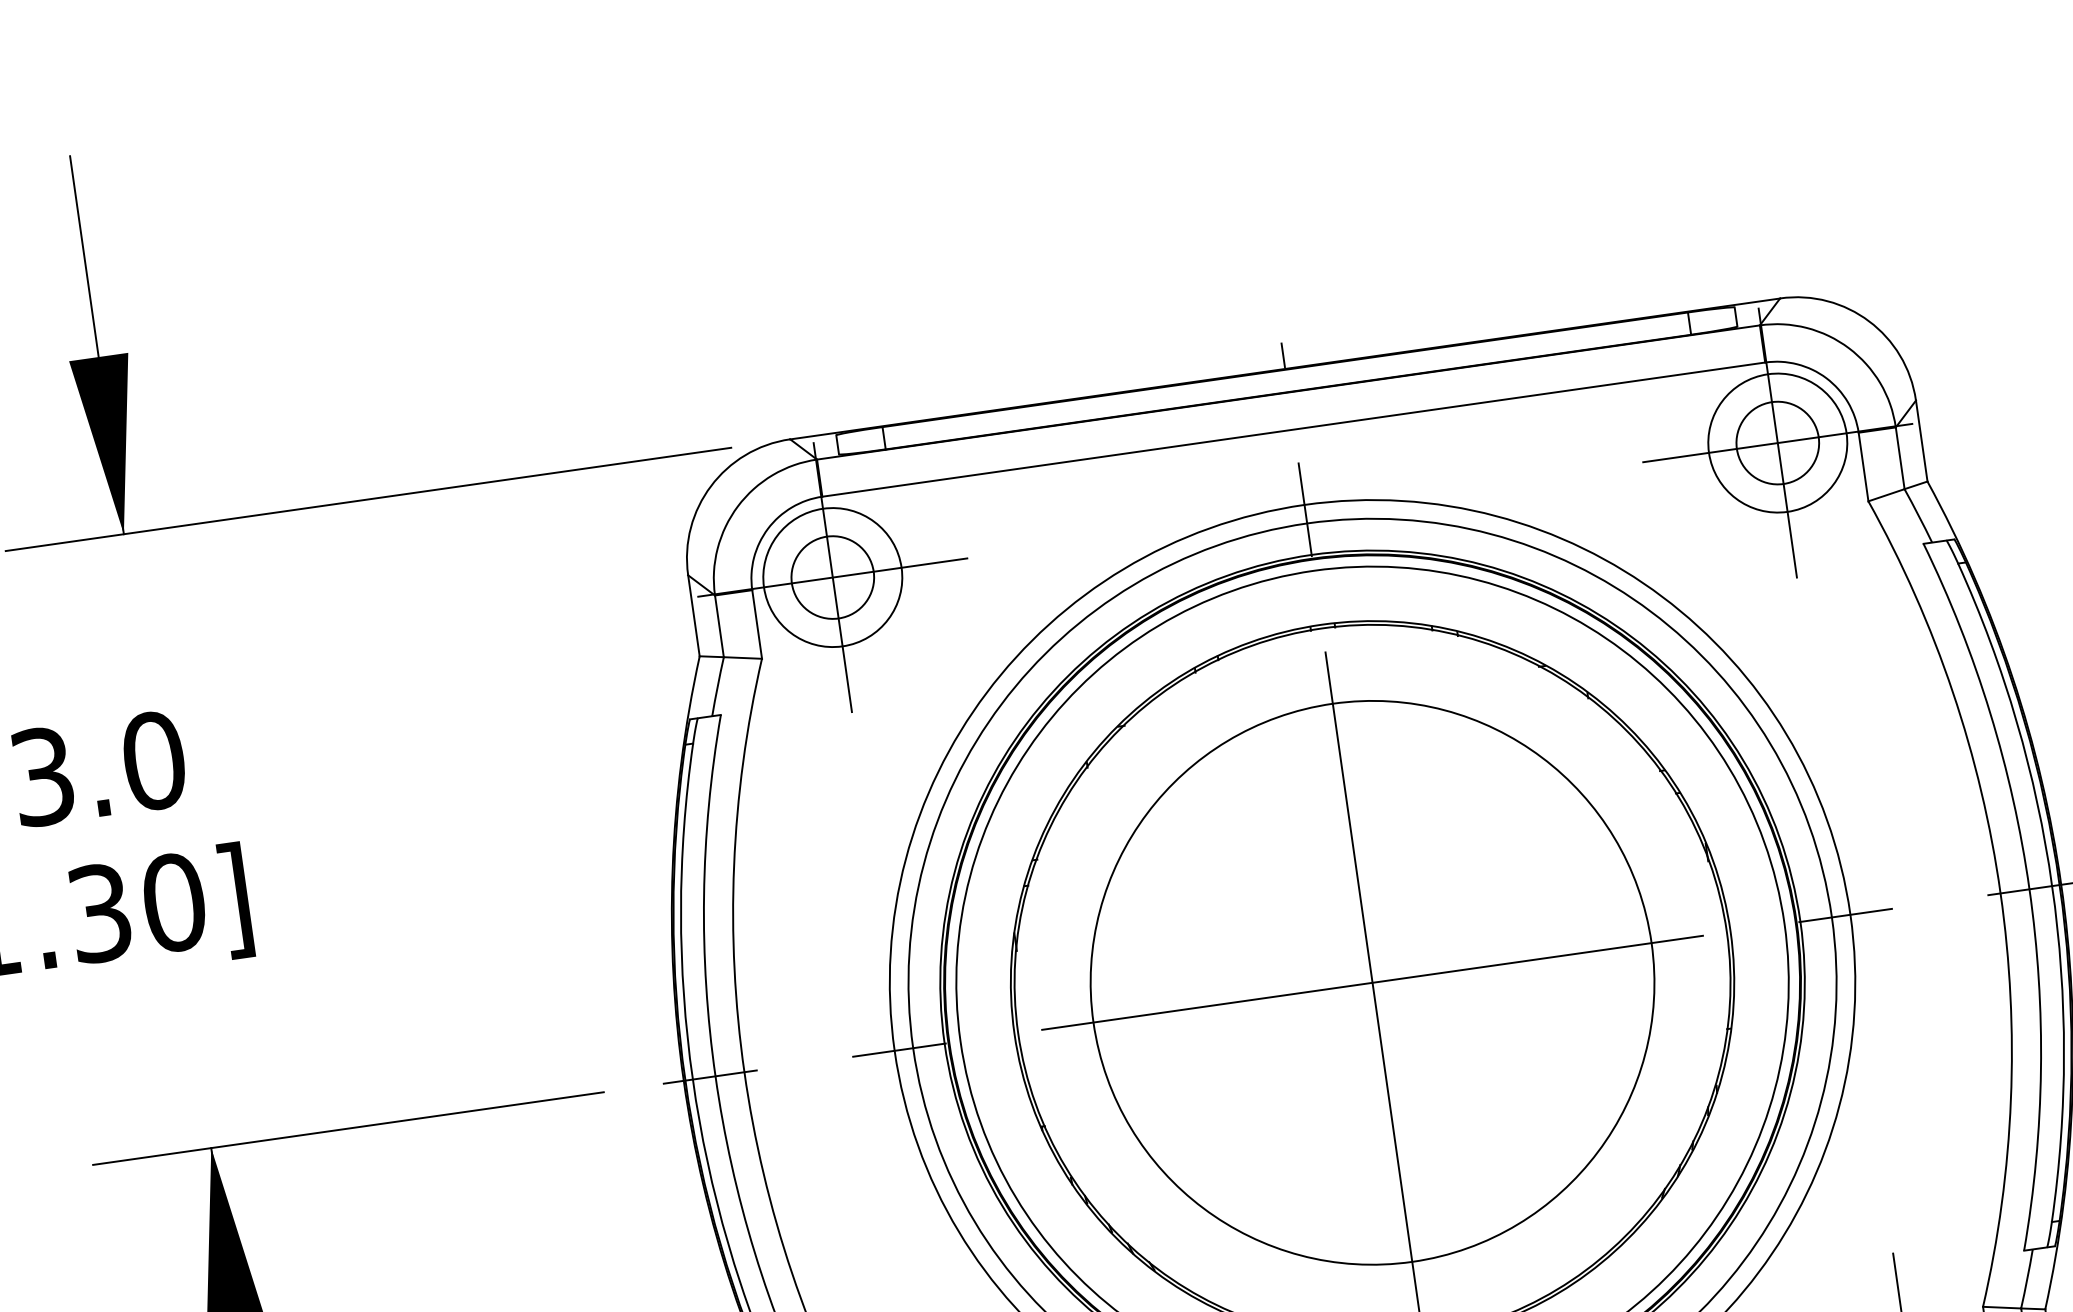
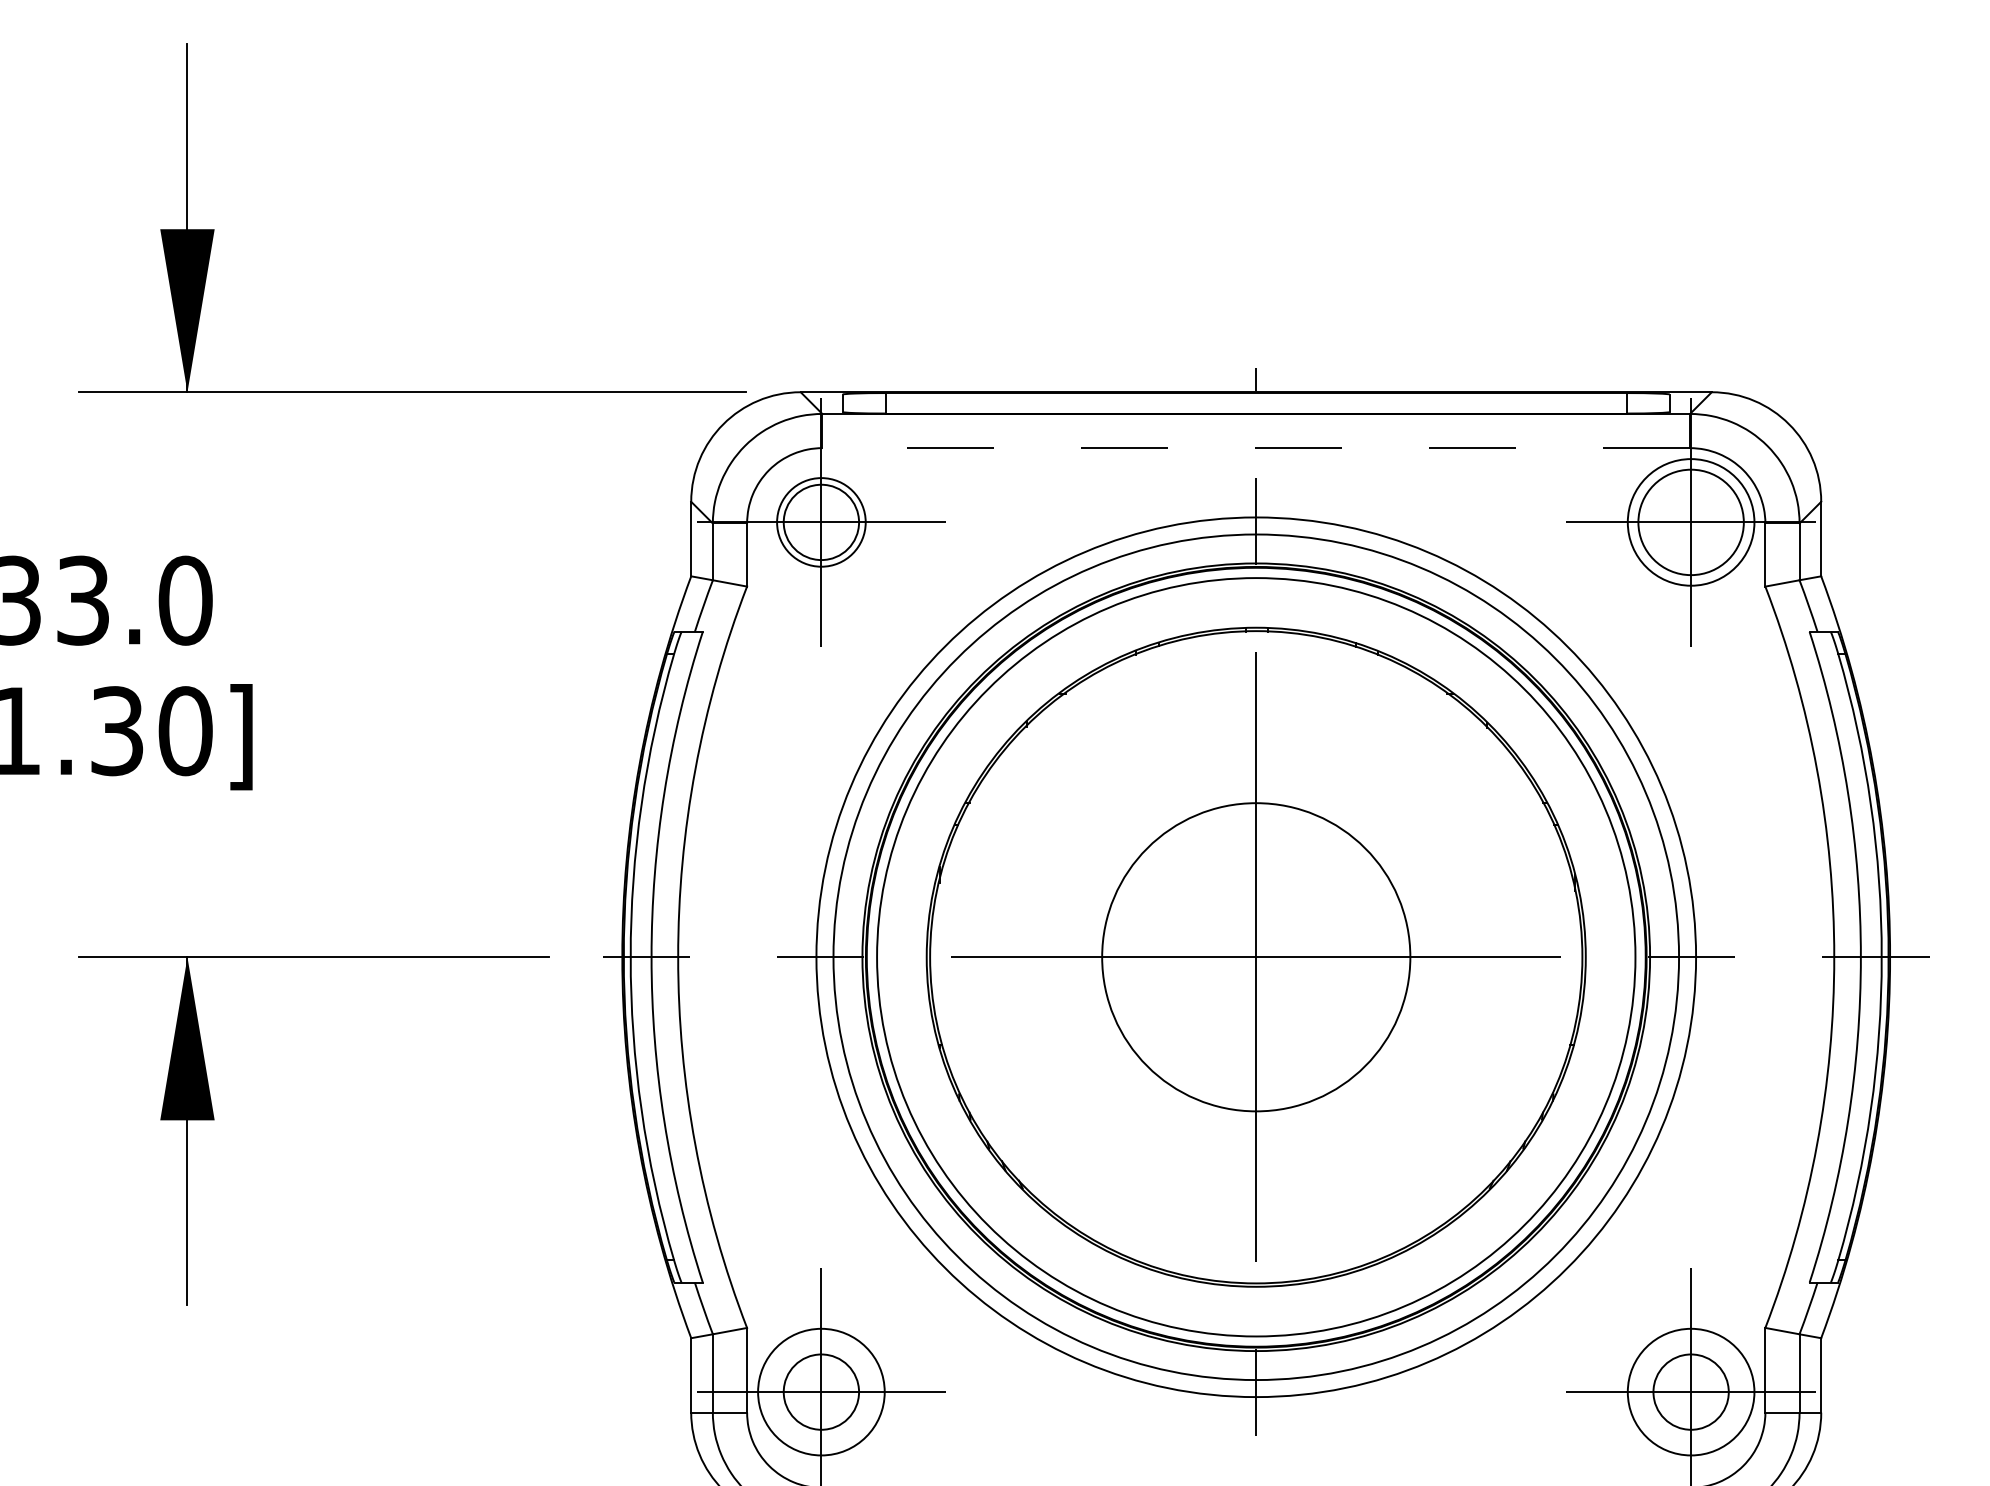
line: (1294, 429) -> (1256, 448), solid -> dashed
circle: (1777, 443) -> (1690, 522), size x1.4
circle: (832, 577) -> (821, 522), size x0.7
circle: (1372, 983) -> (1256, 957), size x0.6

